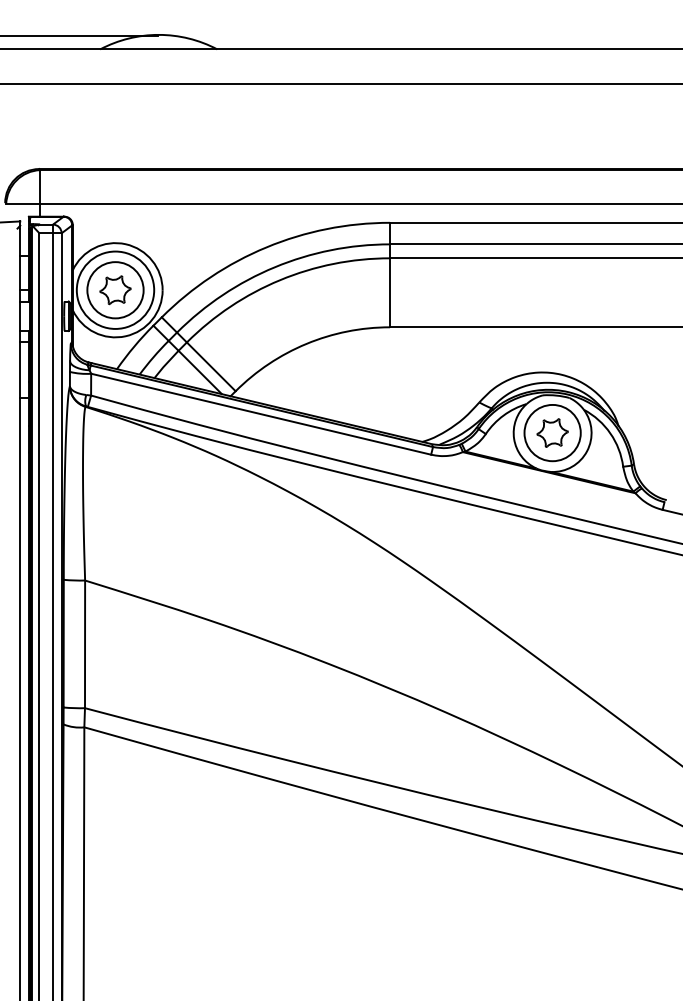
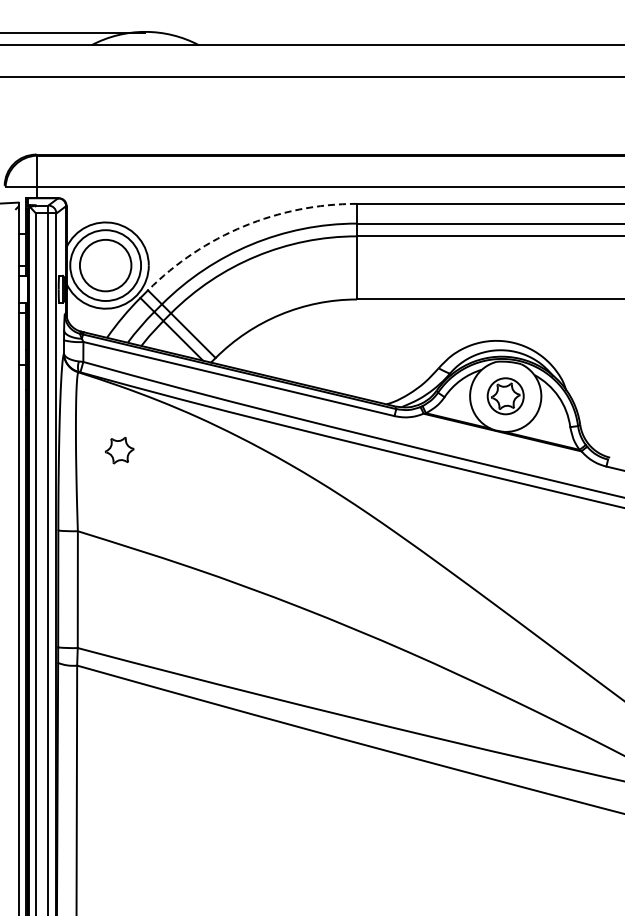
arc: (266, 247) -> (243, 226), solid -> dashed
part: (115, 290) -> (119, 450), moved
circle: (552, 433) -> (505, 396), size x0.7

